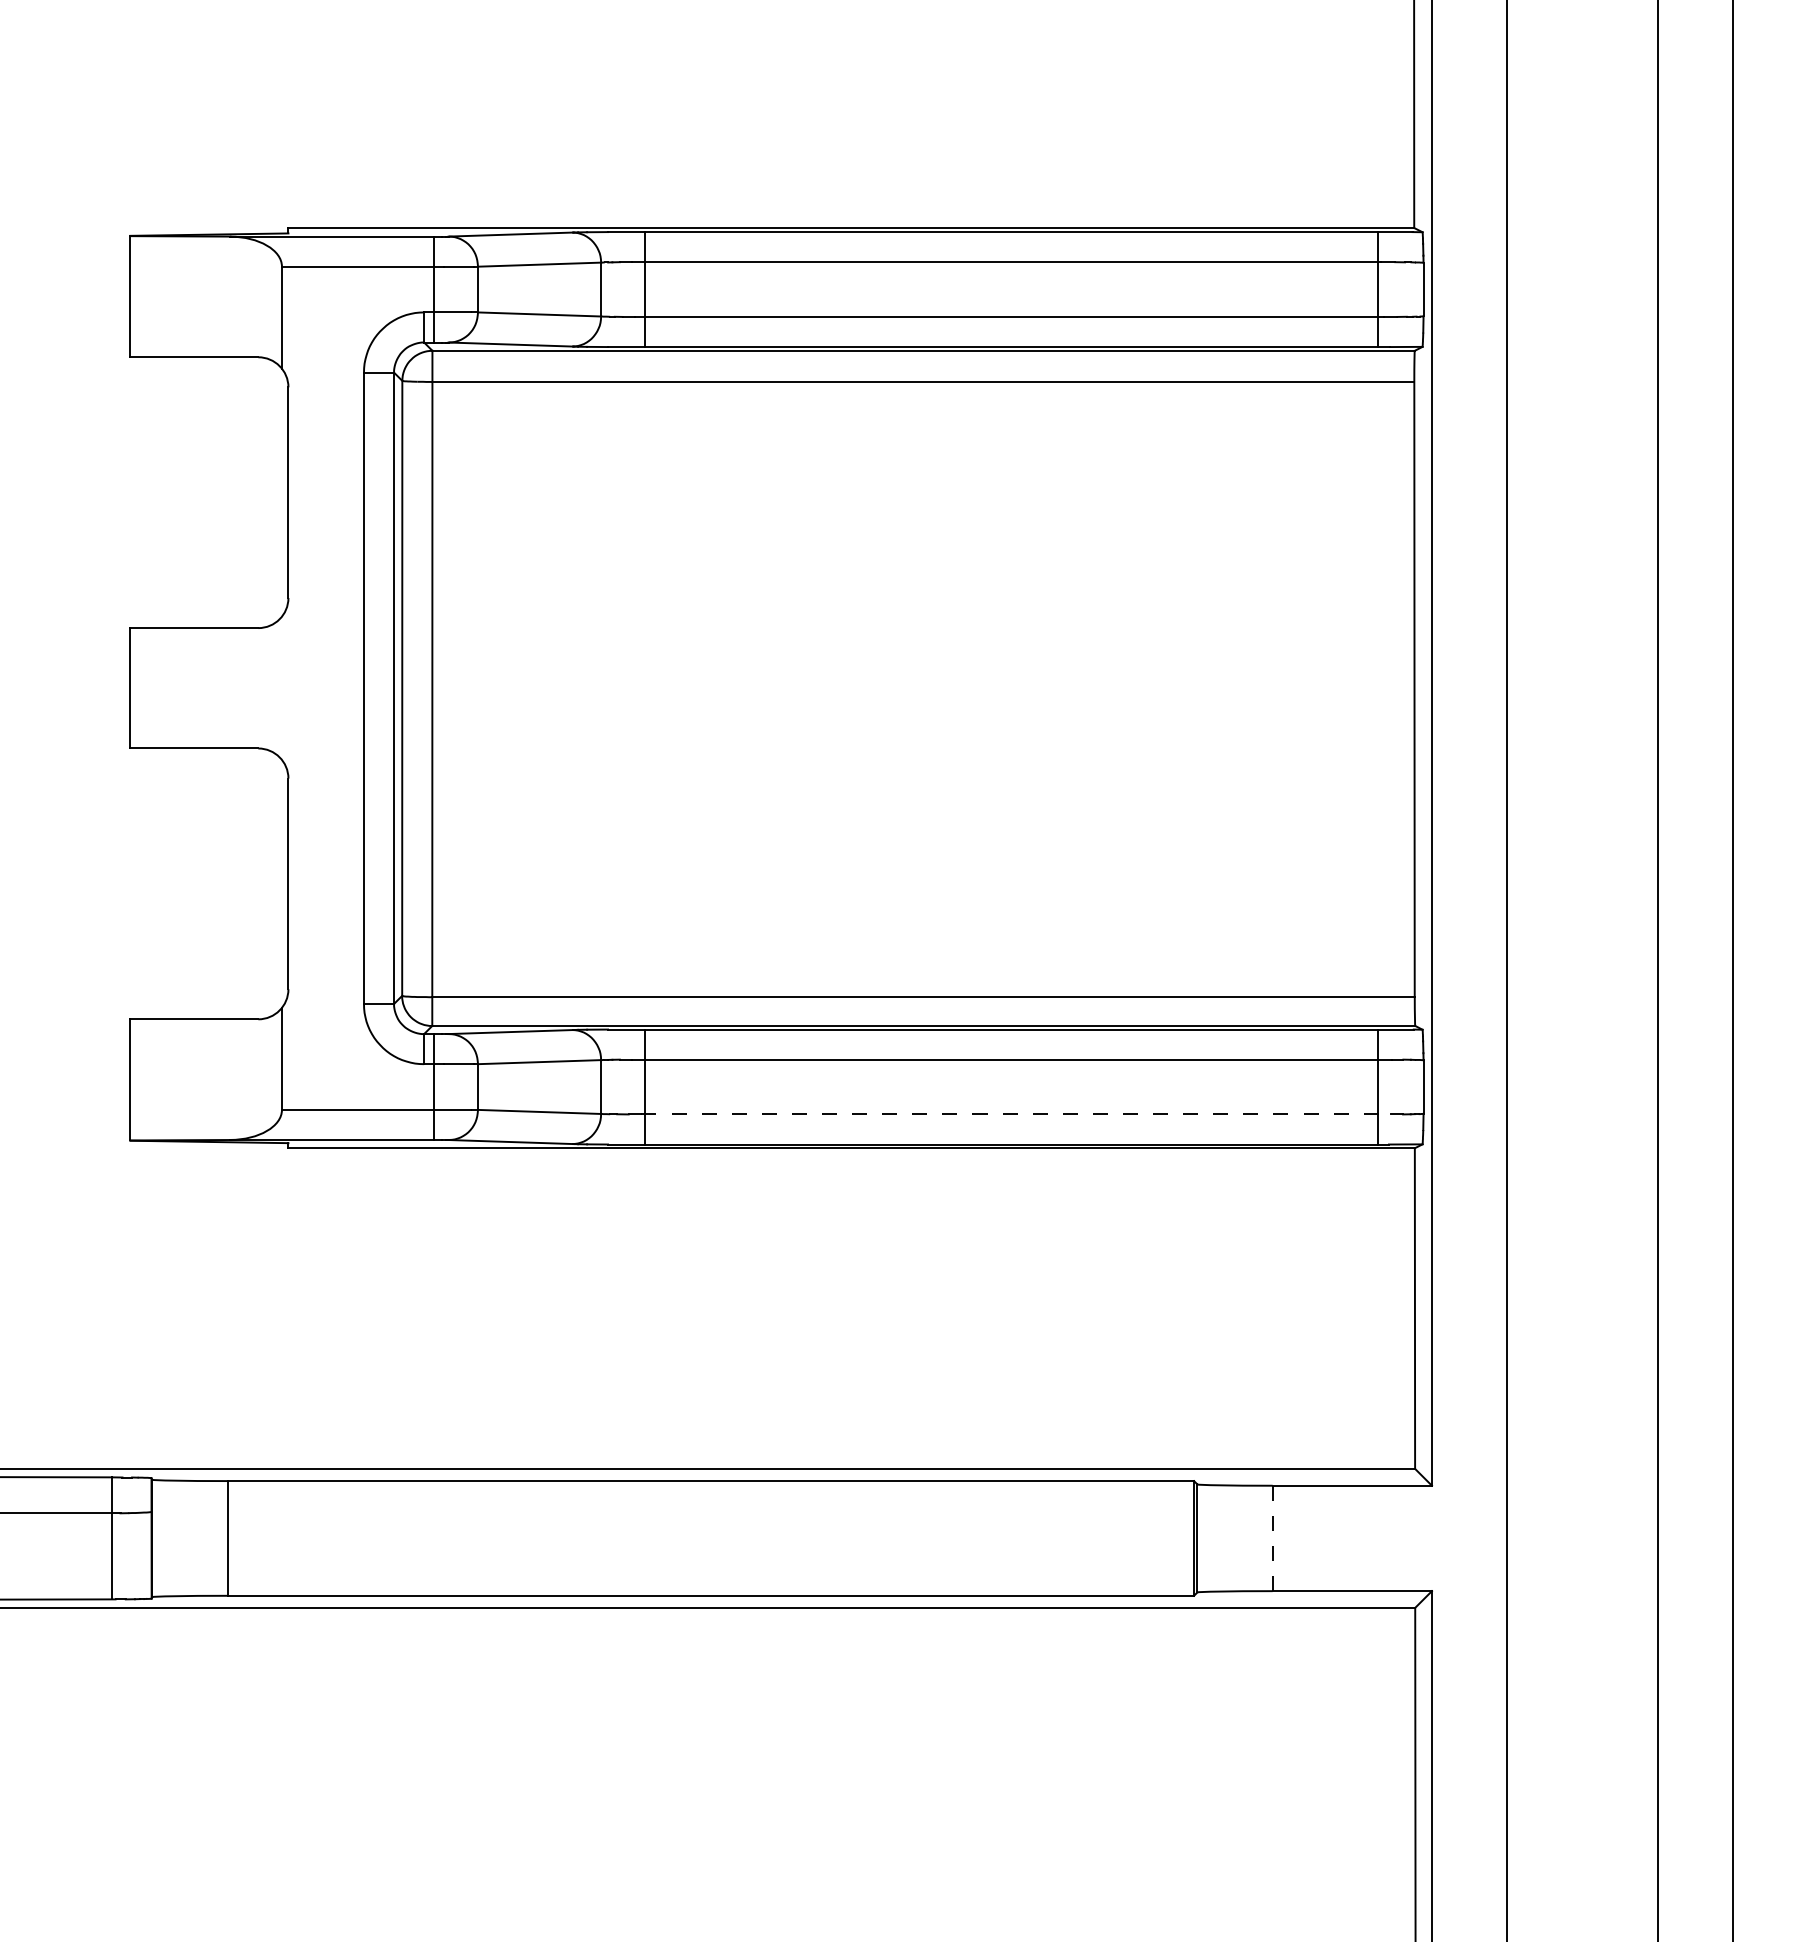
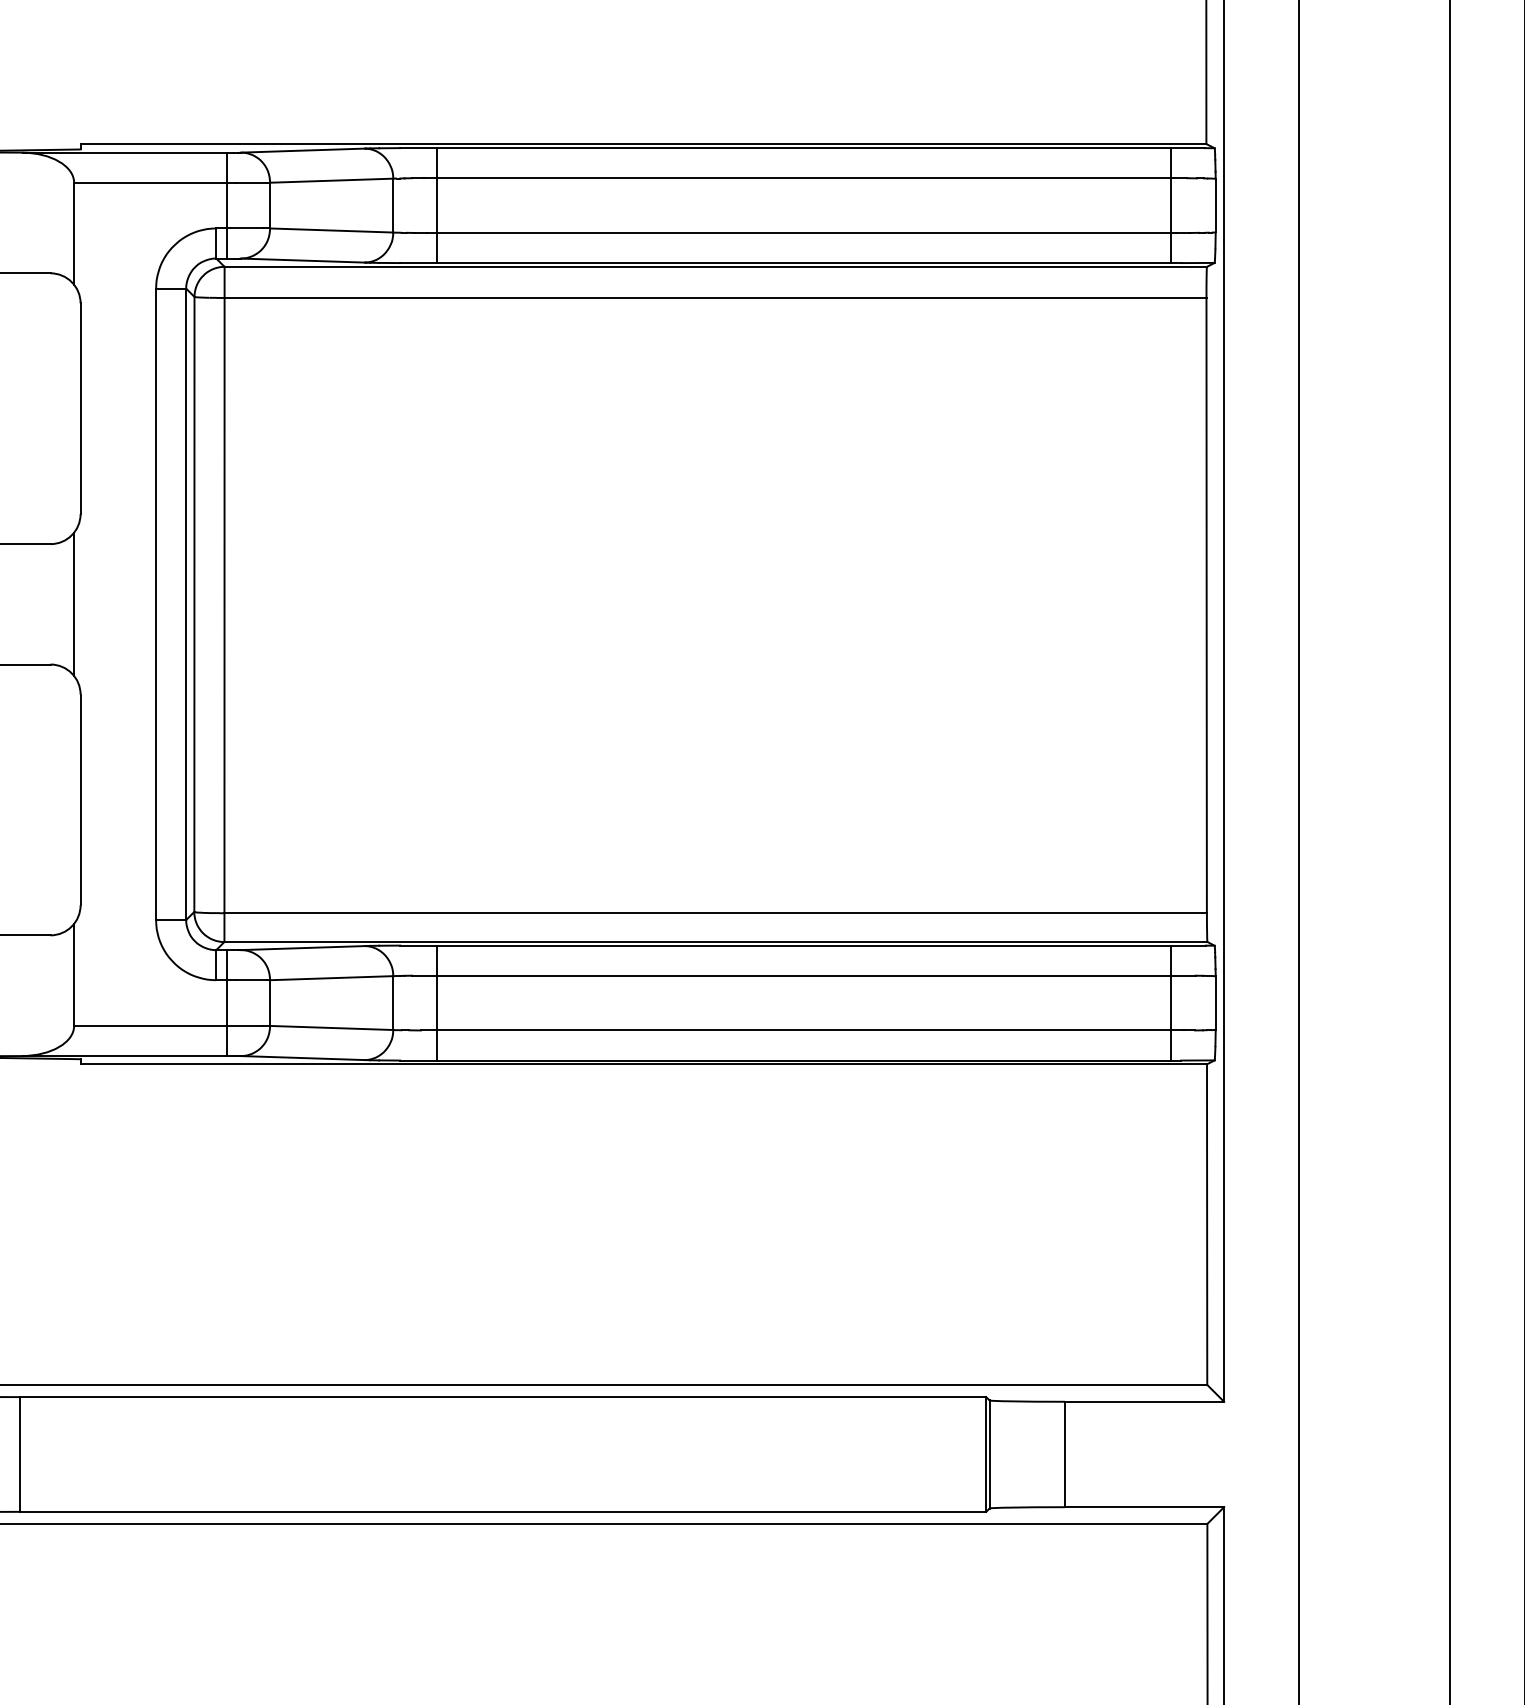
line: (281, 687) -> (73, 603), added
line: (1016, 1114) -> (808, 1030), dashed -> solid
line: (1272, 1538) -> (1064, 1454), dashed -> solid

